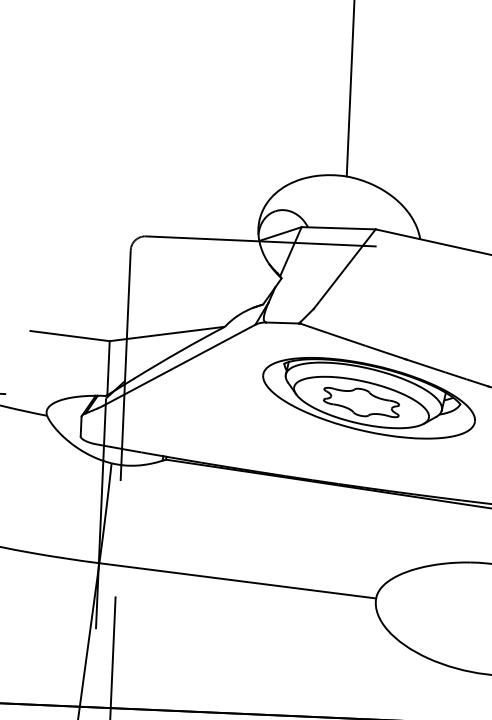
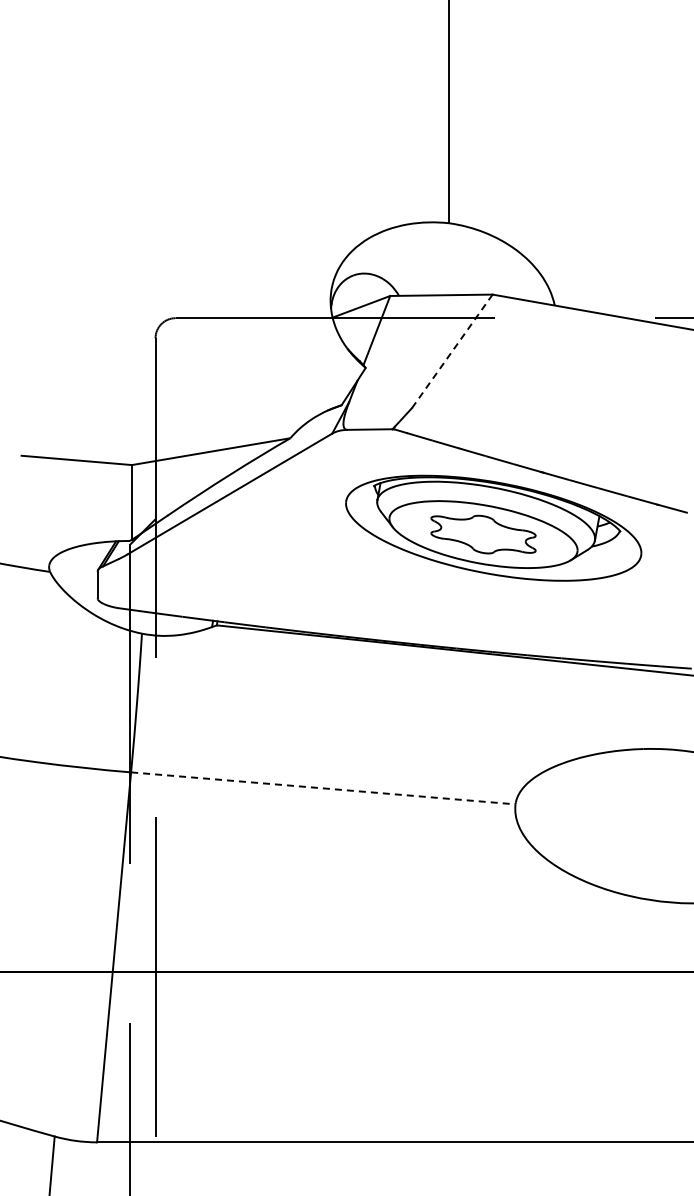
line: (344, 269) -> (452, 351), solid -> dashed
line: (237, 580) -> (323, 788), solid -> dashed

